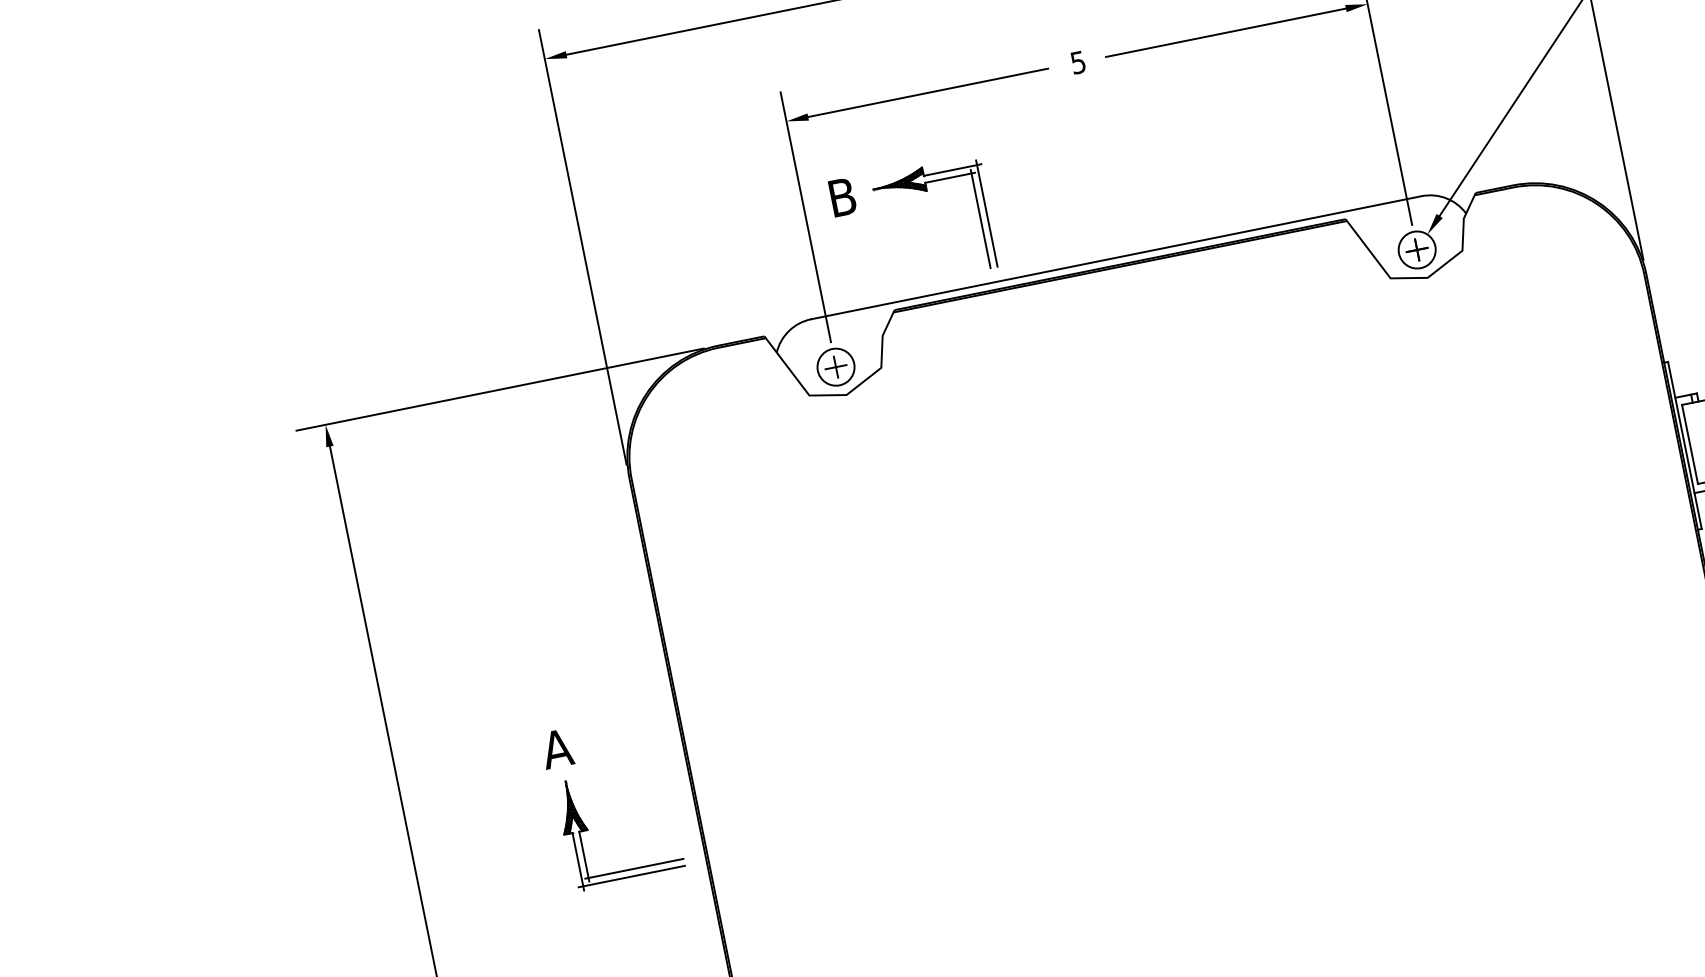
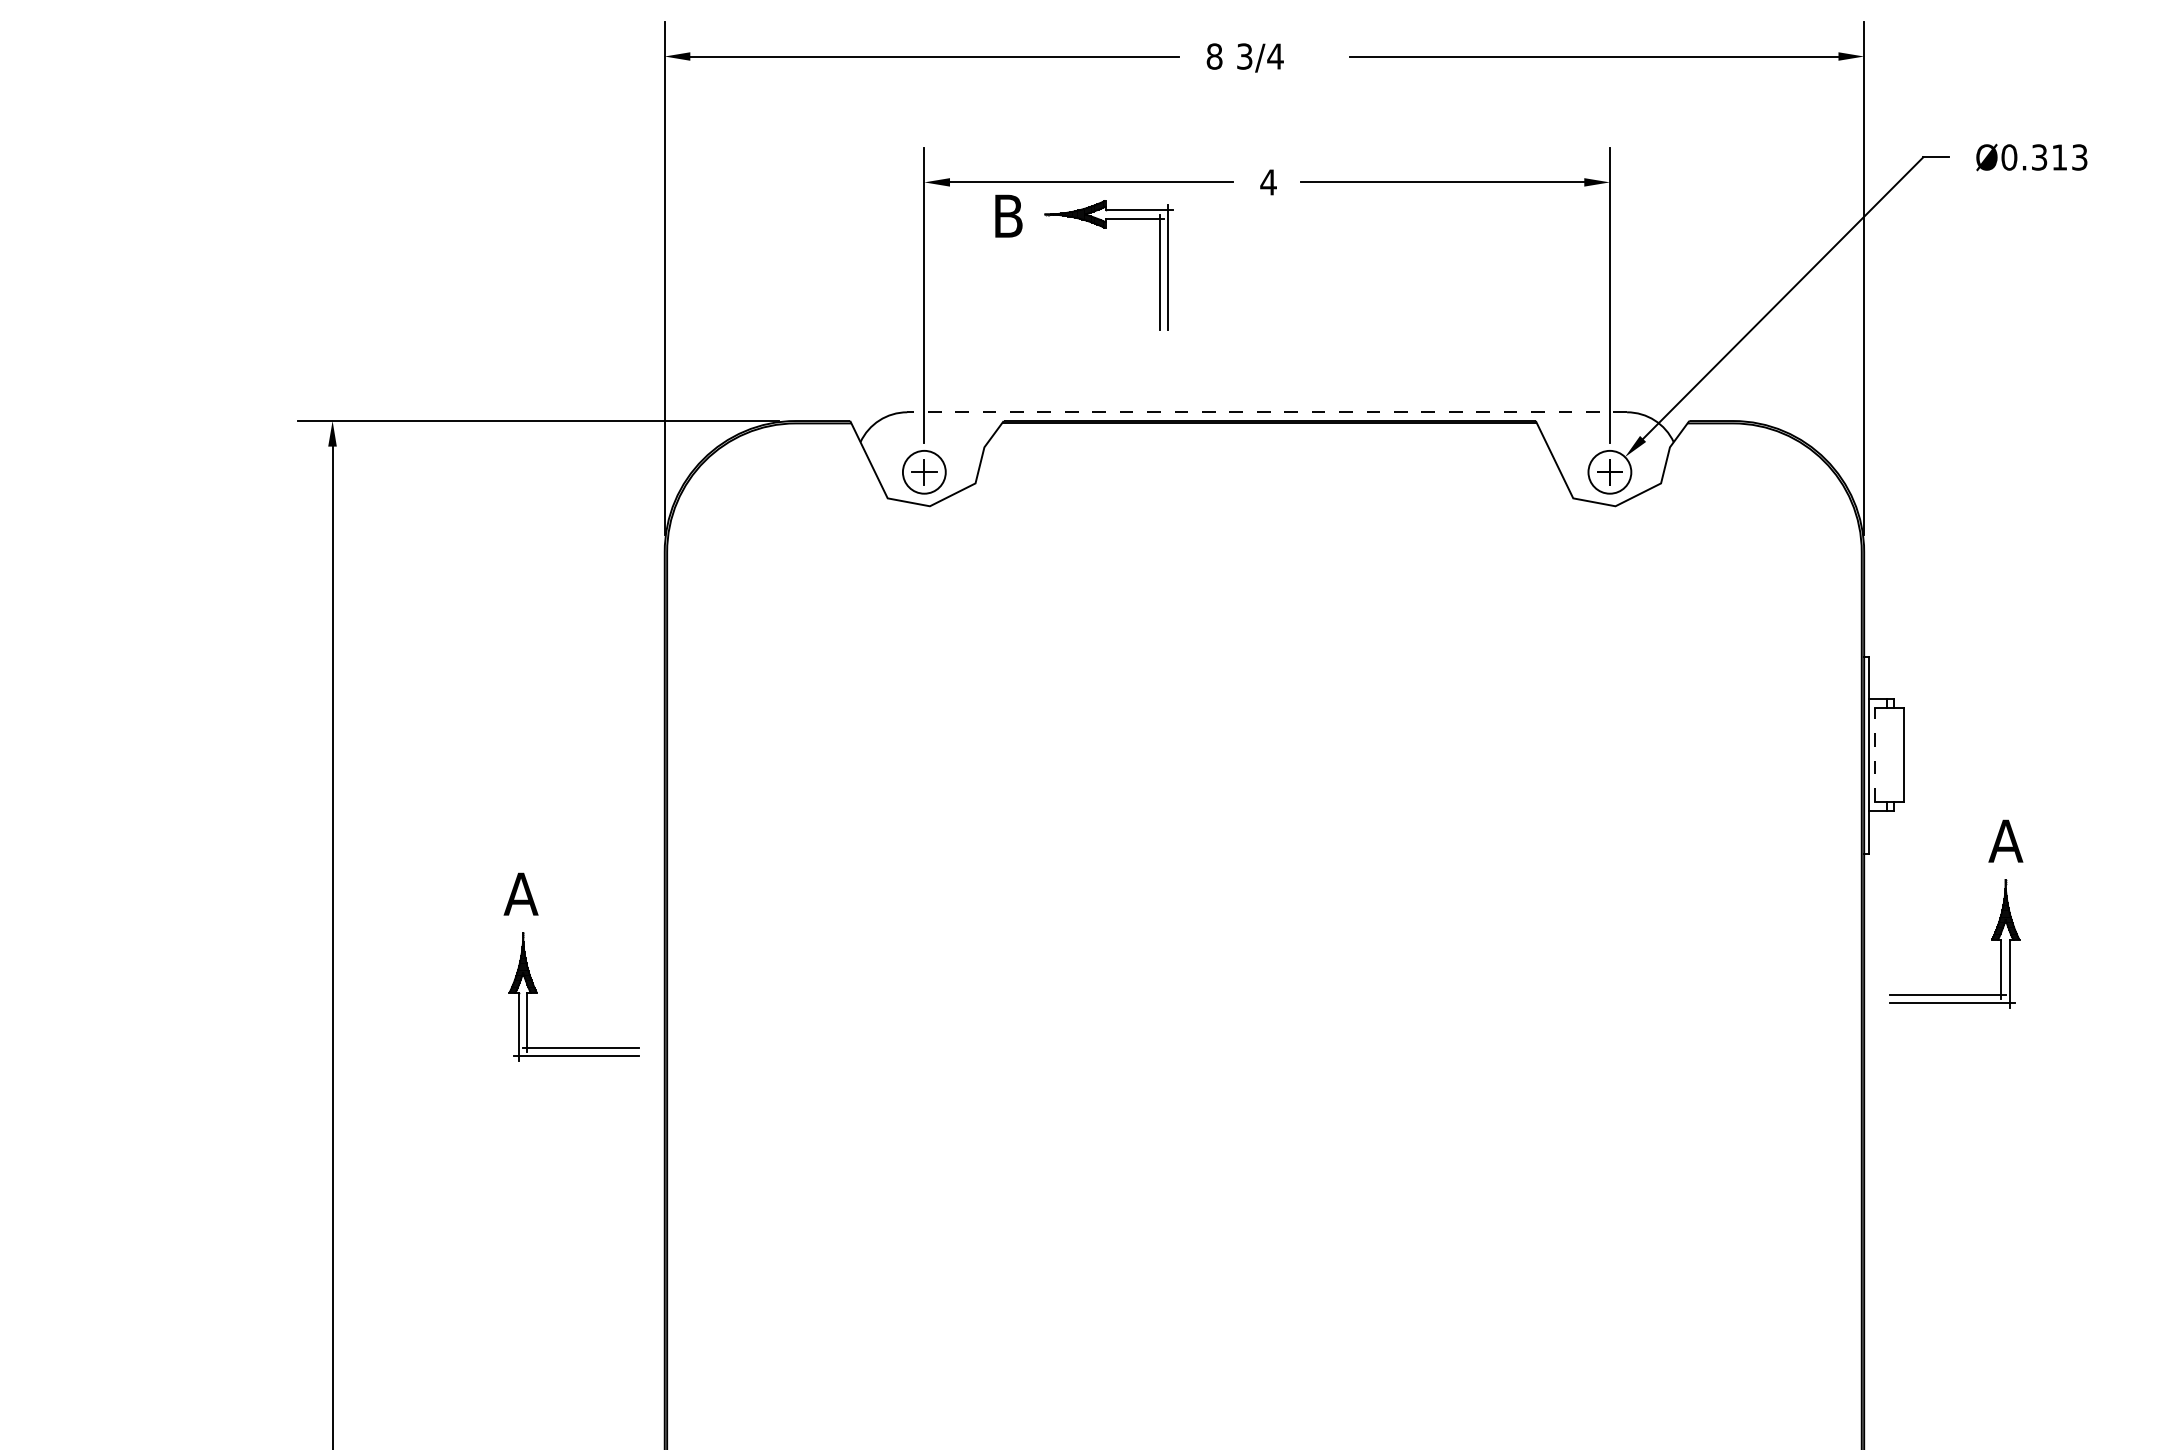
text: (1078, 62) -> (1268, 182), 5 -> 4
part: (920, 190) -> (1098, 226), moved
line: (1116, 257) -> (1267, 412), solid -> dashed
line: (1689, 444) -> (1874, 755), solid -> dashed
part: (581, 819) -> (532, 979), moved

